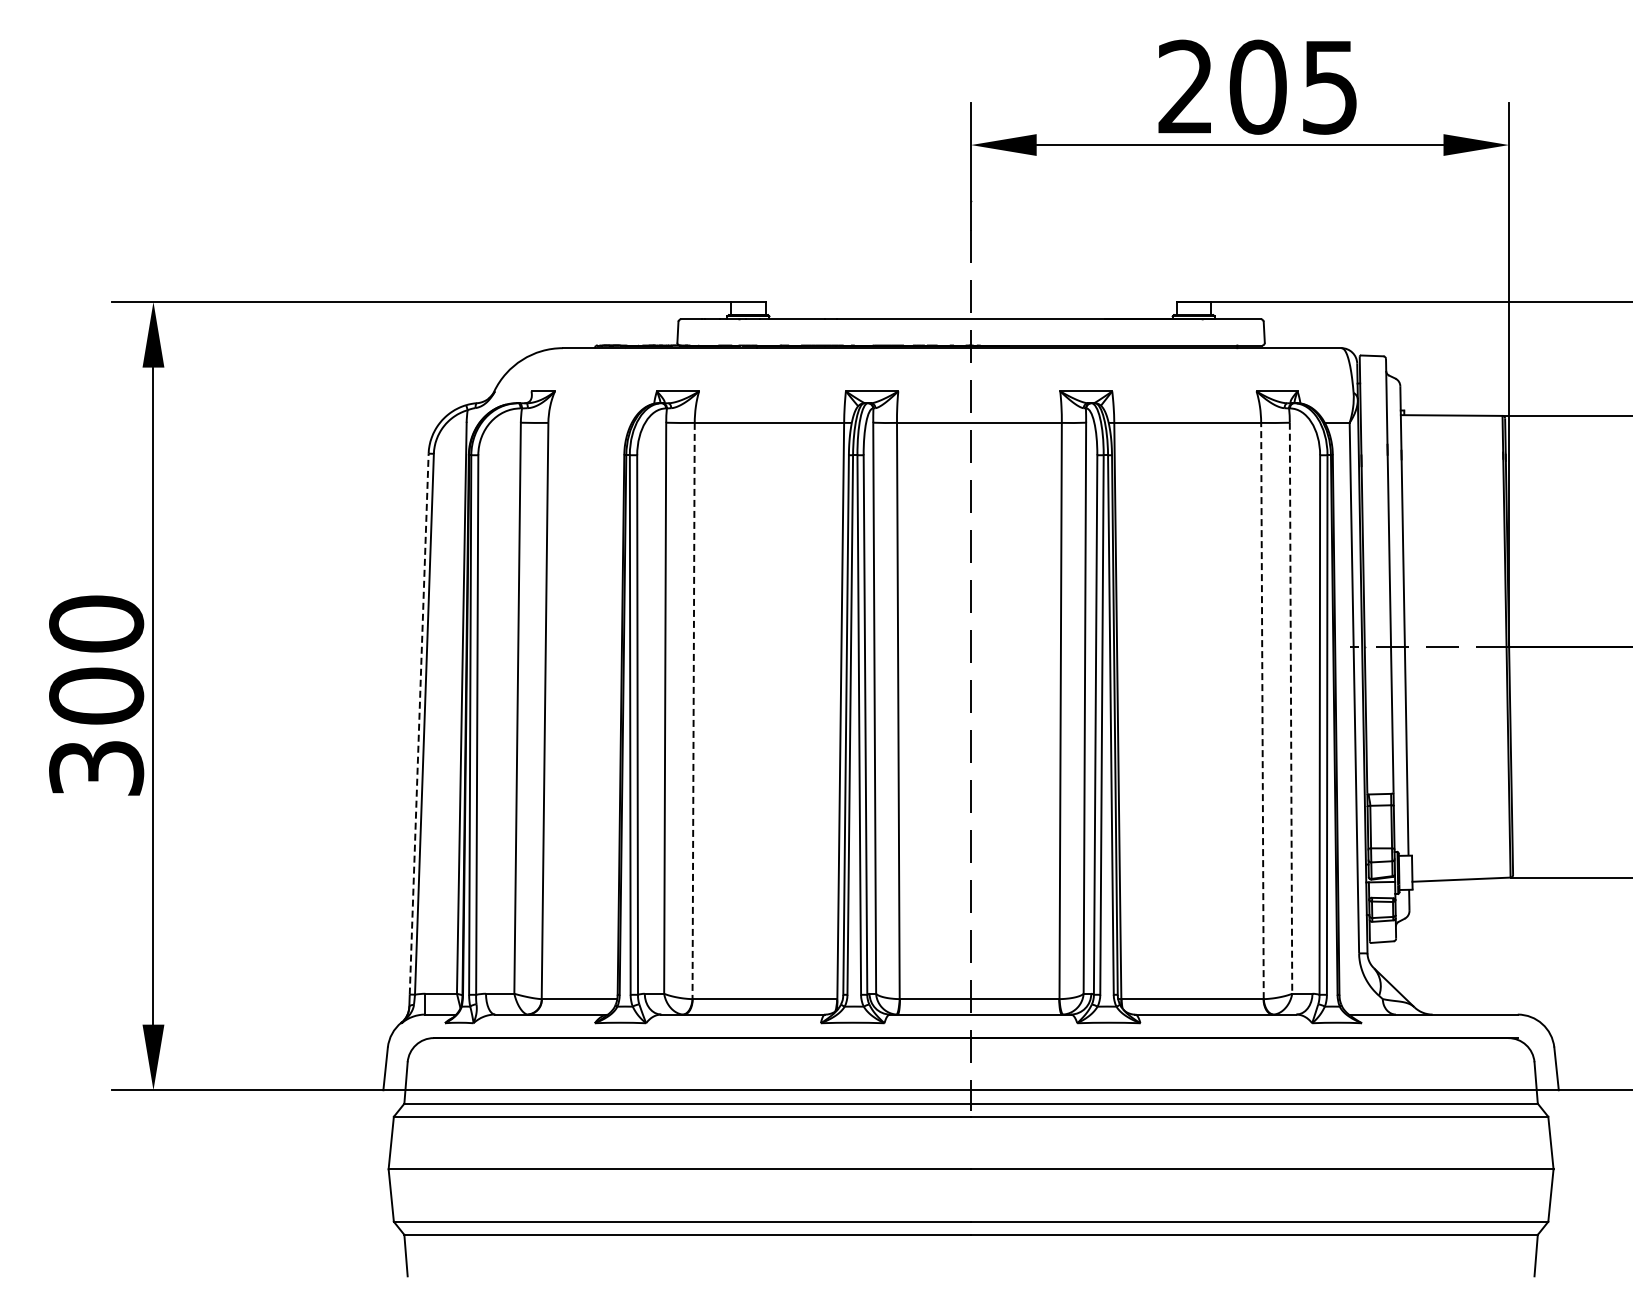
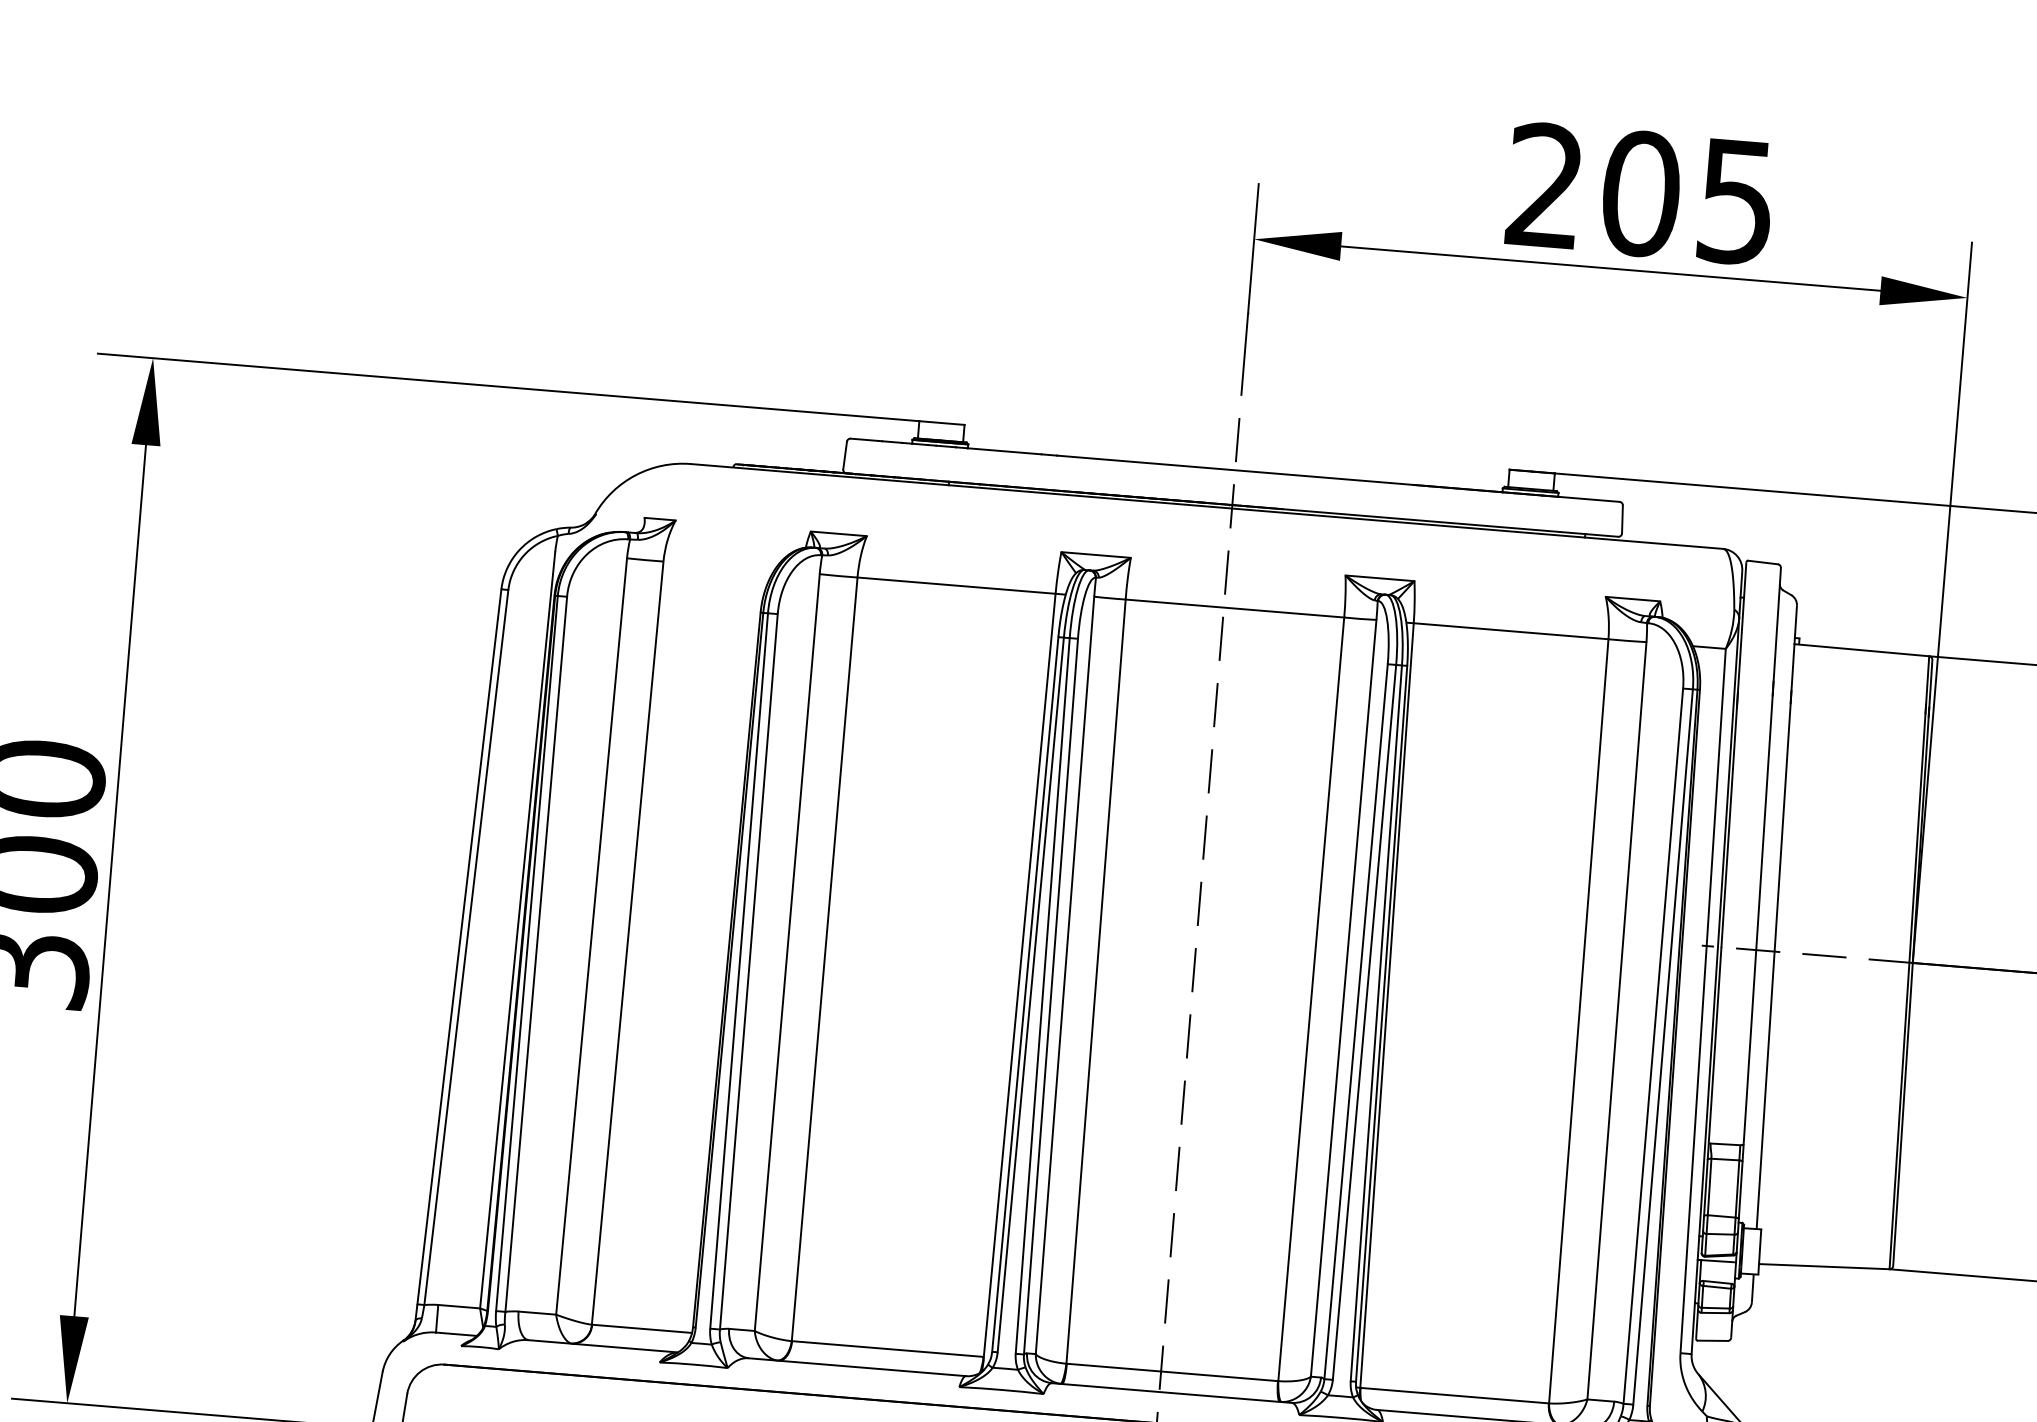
line: (1291, 708) -> (1617, 1021), dashed -> solid
line: (693, 710) -> (824, 958), dashed -> solid
line: (1262, 711) -> (1578, 1021), dashed -> solid
line: (419, 724) -> (459, 947), dashed -> solid

